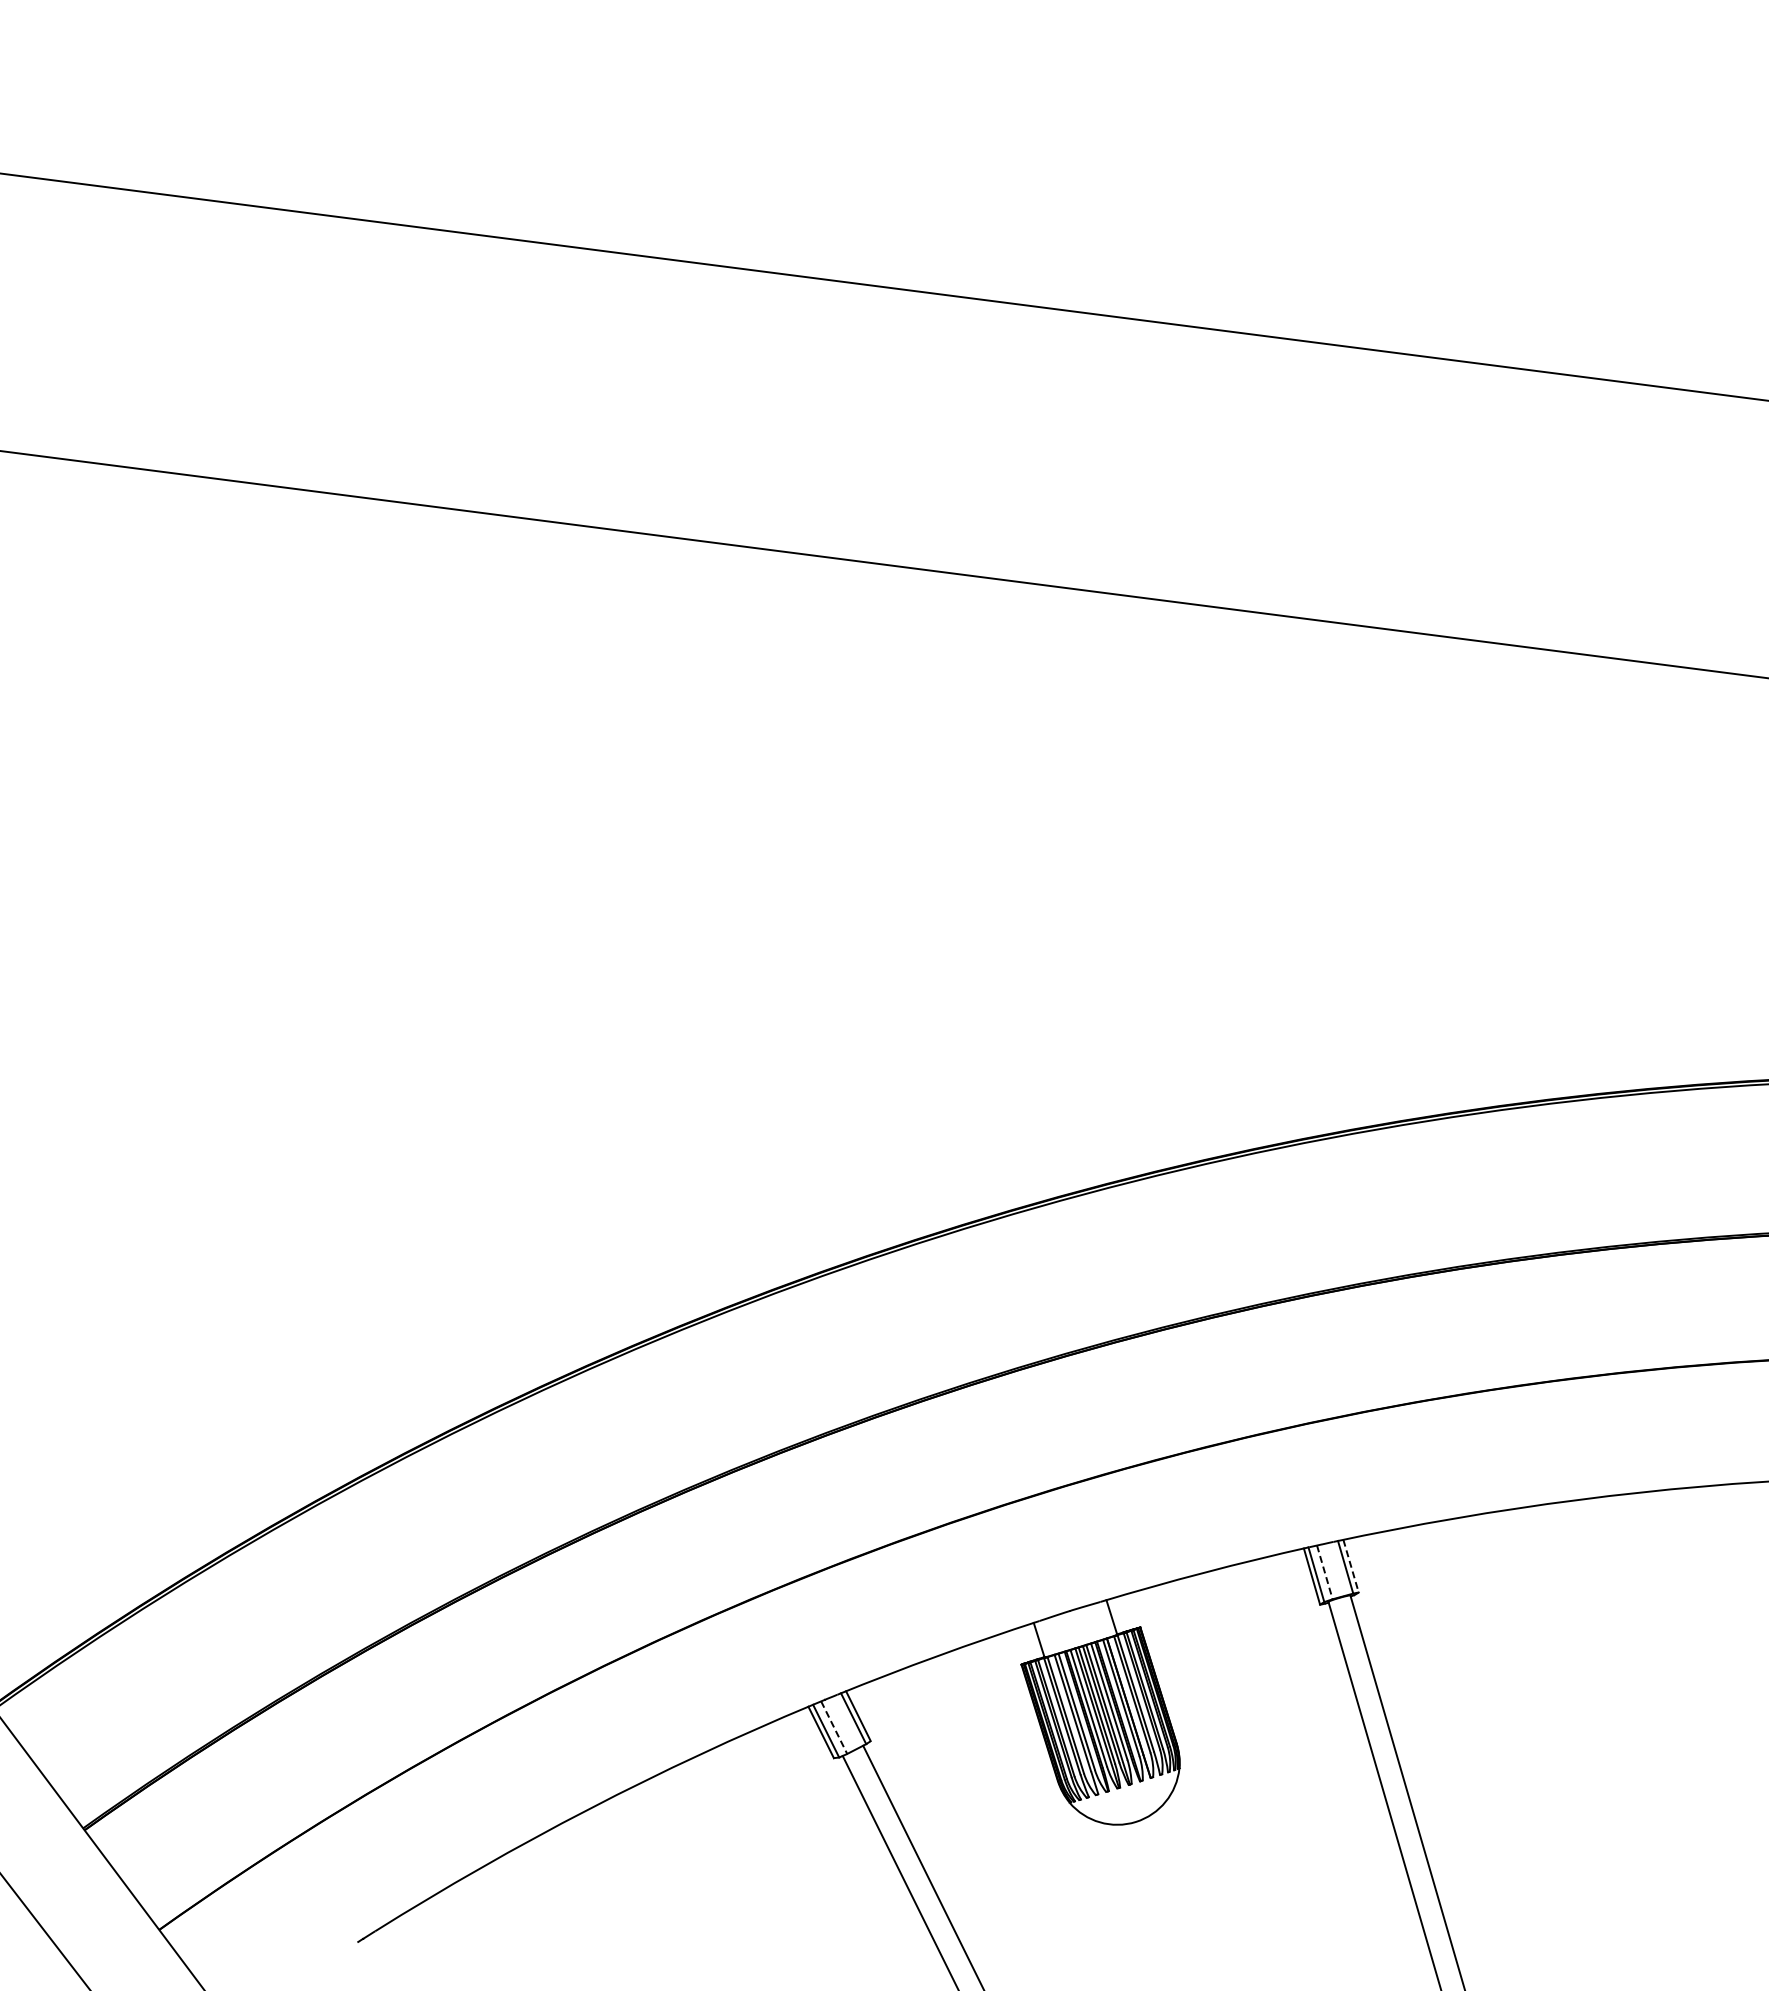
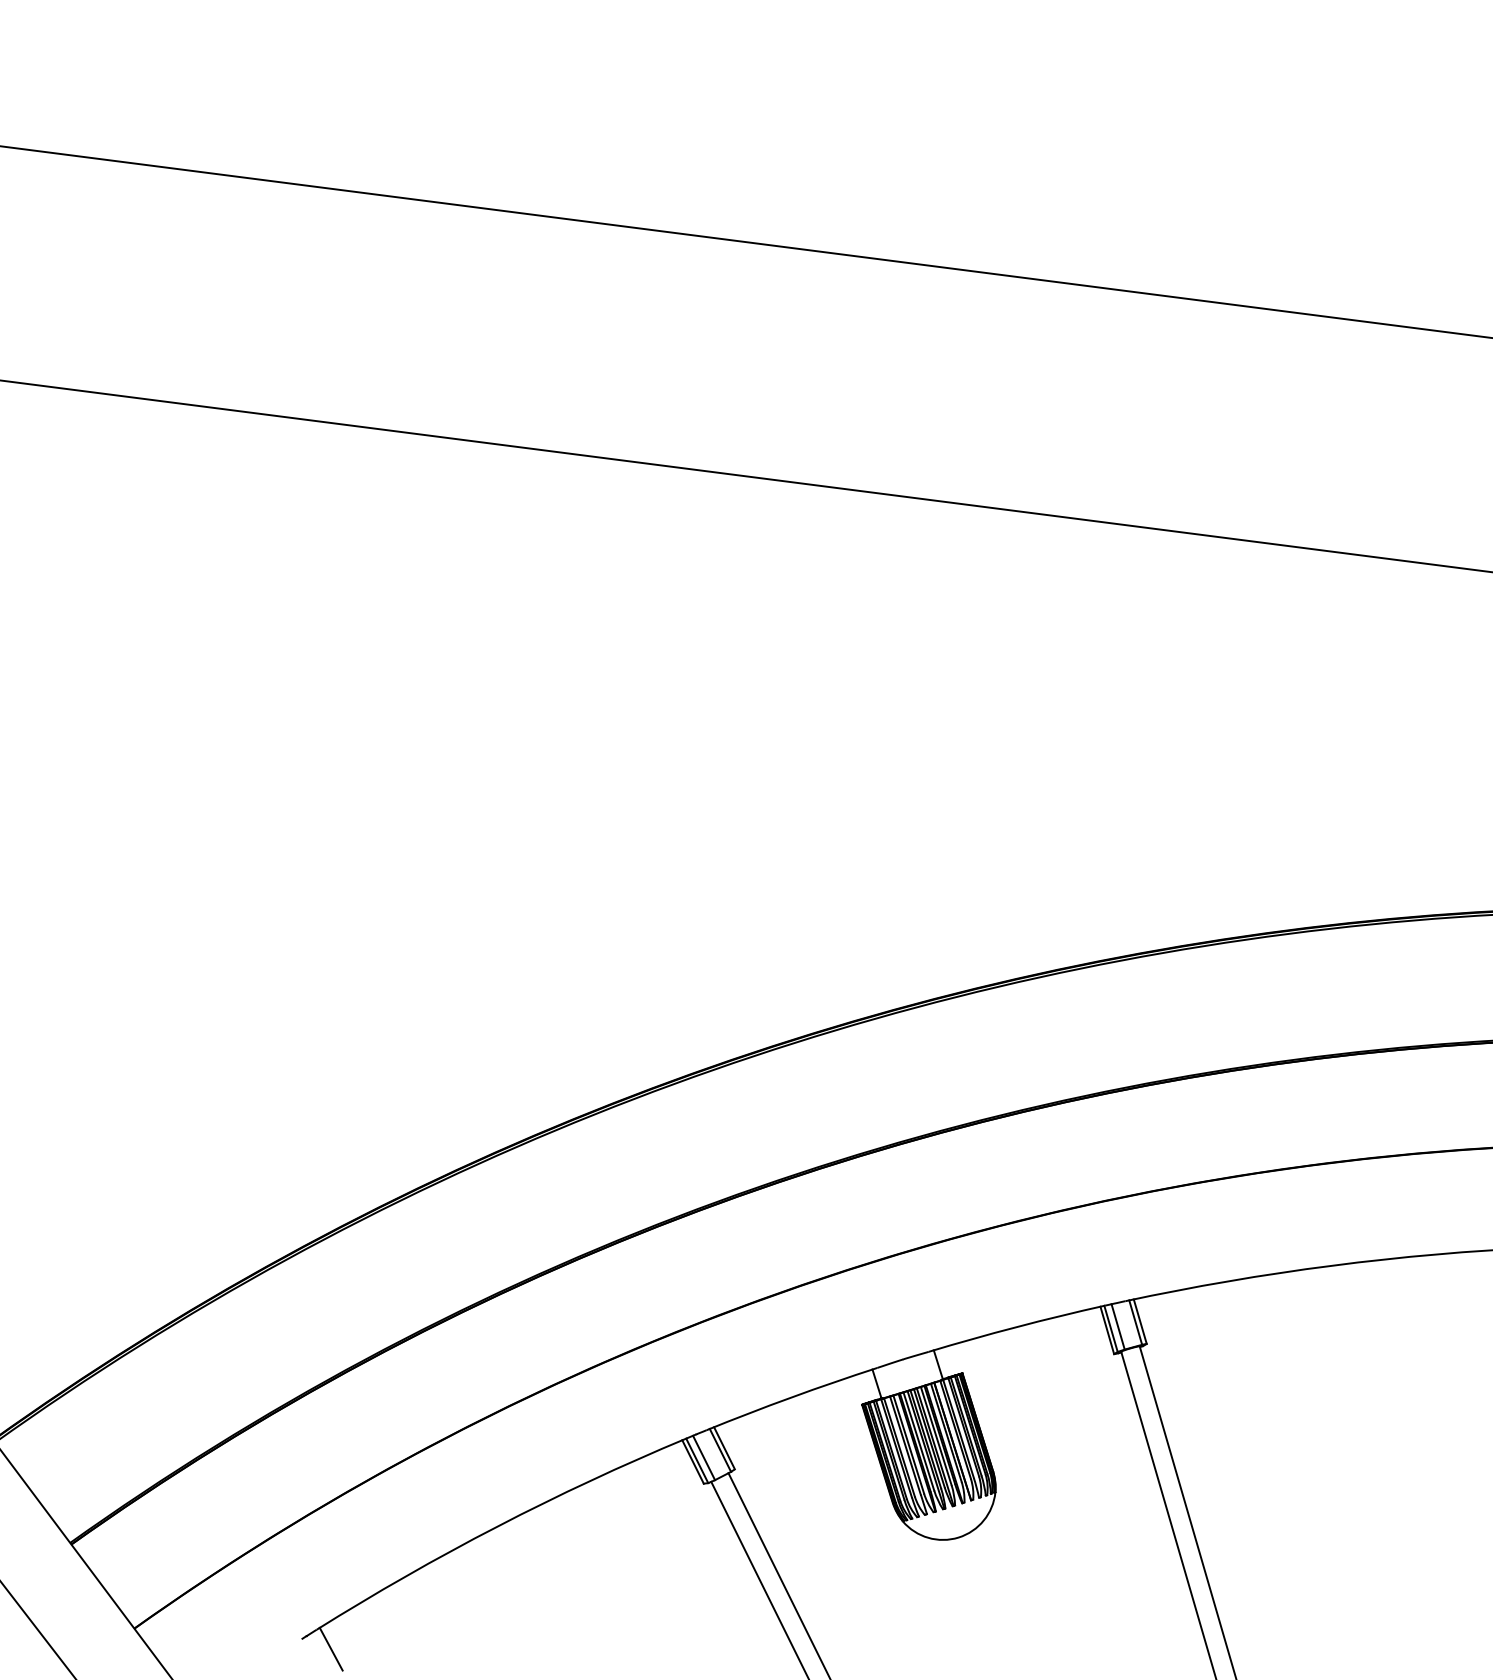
line: (1351, 1566) -> (1140, 1321), dashed -> solid
line: (1324, 1572) -> (1117, 1326), dashed -> solid
line: (834, 1728) -> (704, 1458), dashed -> solid
line: (392, 1953) -> (331, 1648), added

